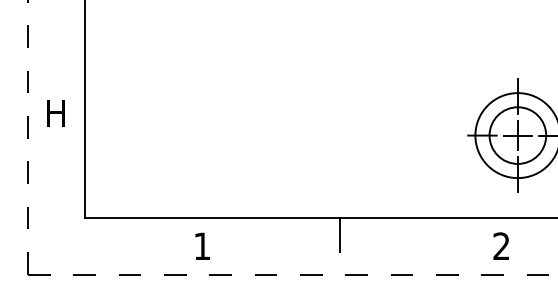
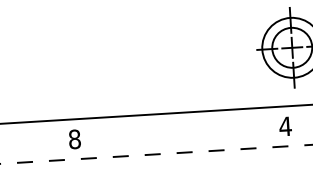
line: (339, 234) -> (170, 125), removed
text: (501, 245) -> (285, 125), 2 -> 4
text: (202, 246) -> (74, 139), 1 -> 8

